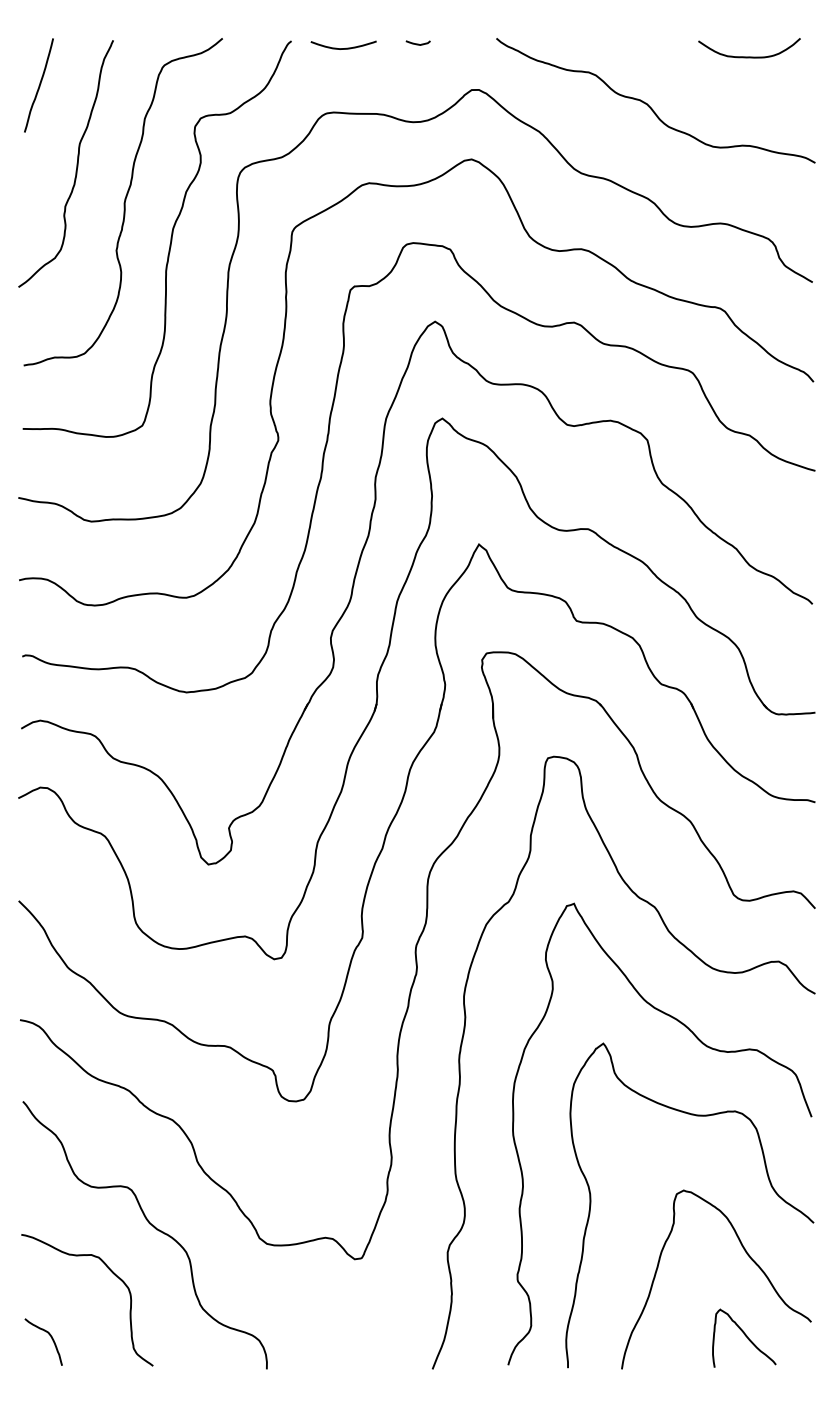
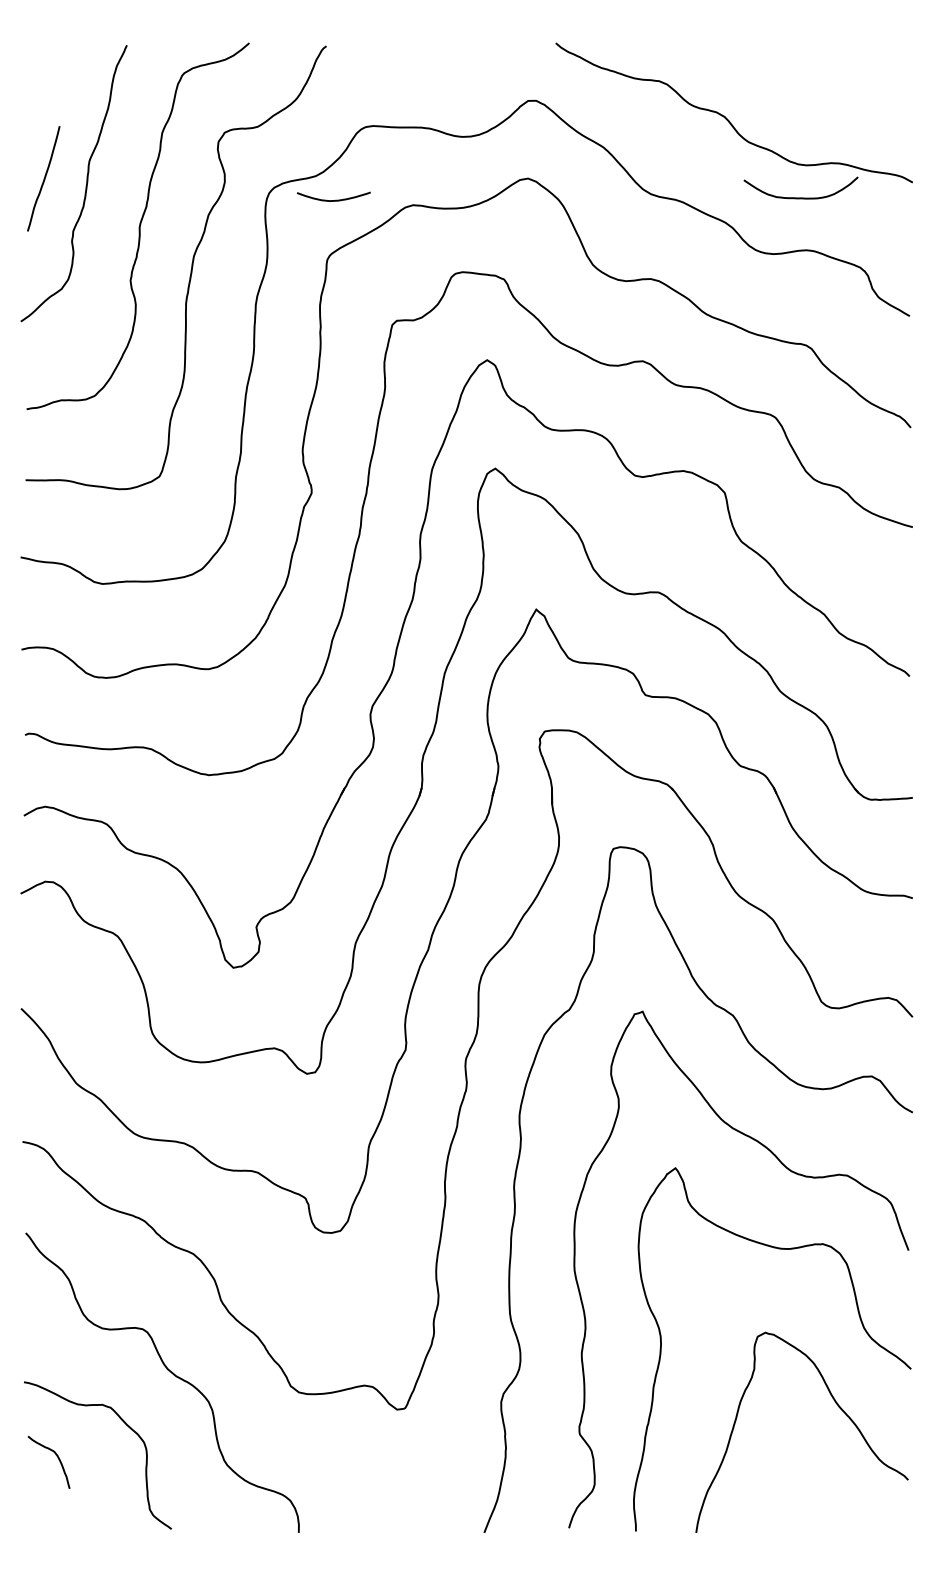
curve: (418, 44) -> (468, 49), removed
curve: (345, 47) -> (335, 199), moved
curve: (749, 56) -> (800, 197), moved
curve: (38, 85) -> (43, 178), moved
curve: (50, 1336) -> (56, 1456), moved
curve: (746, 1337) -> (835, 1497), removed

